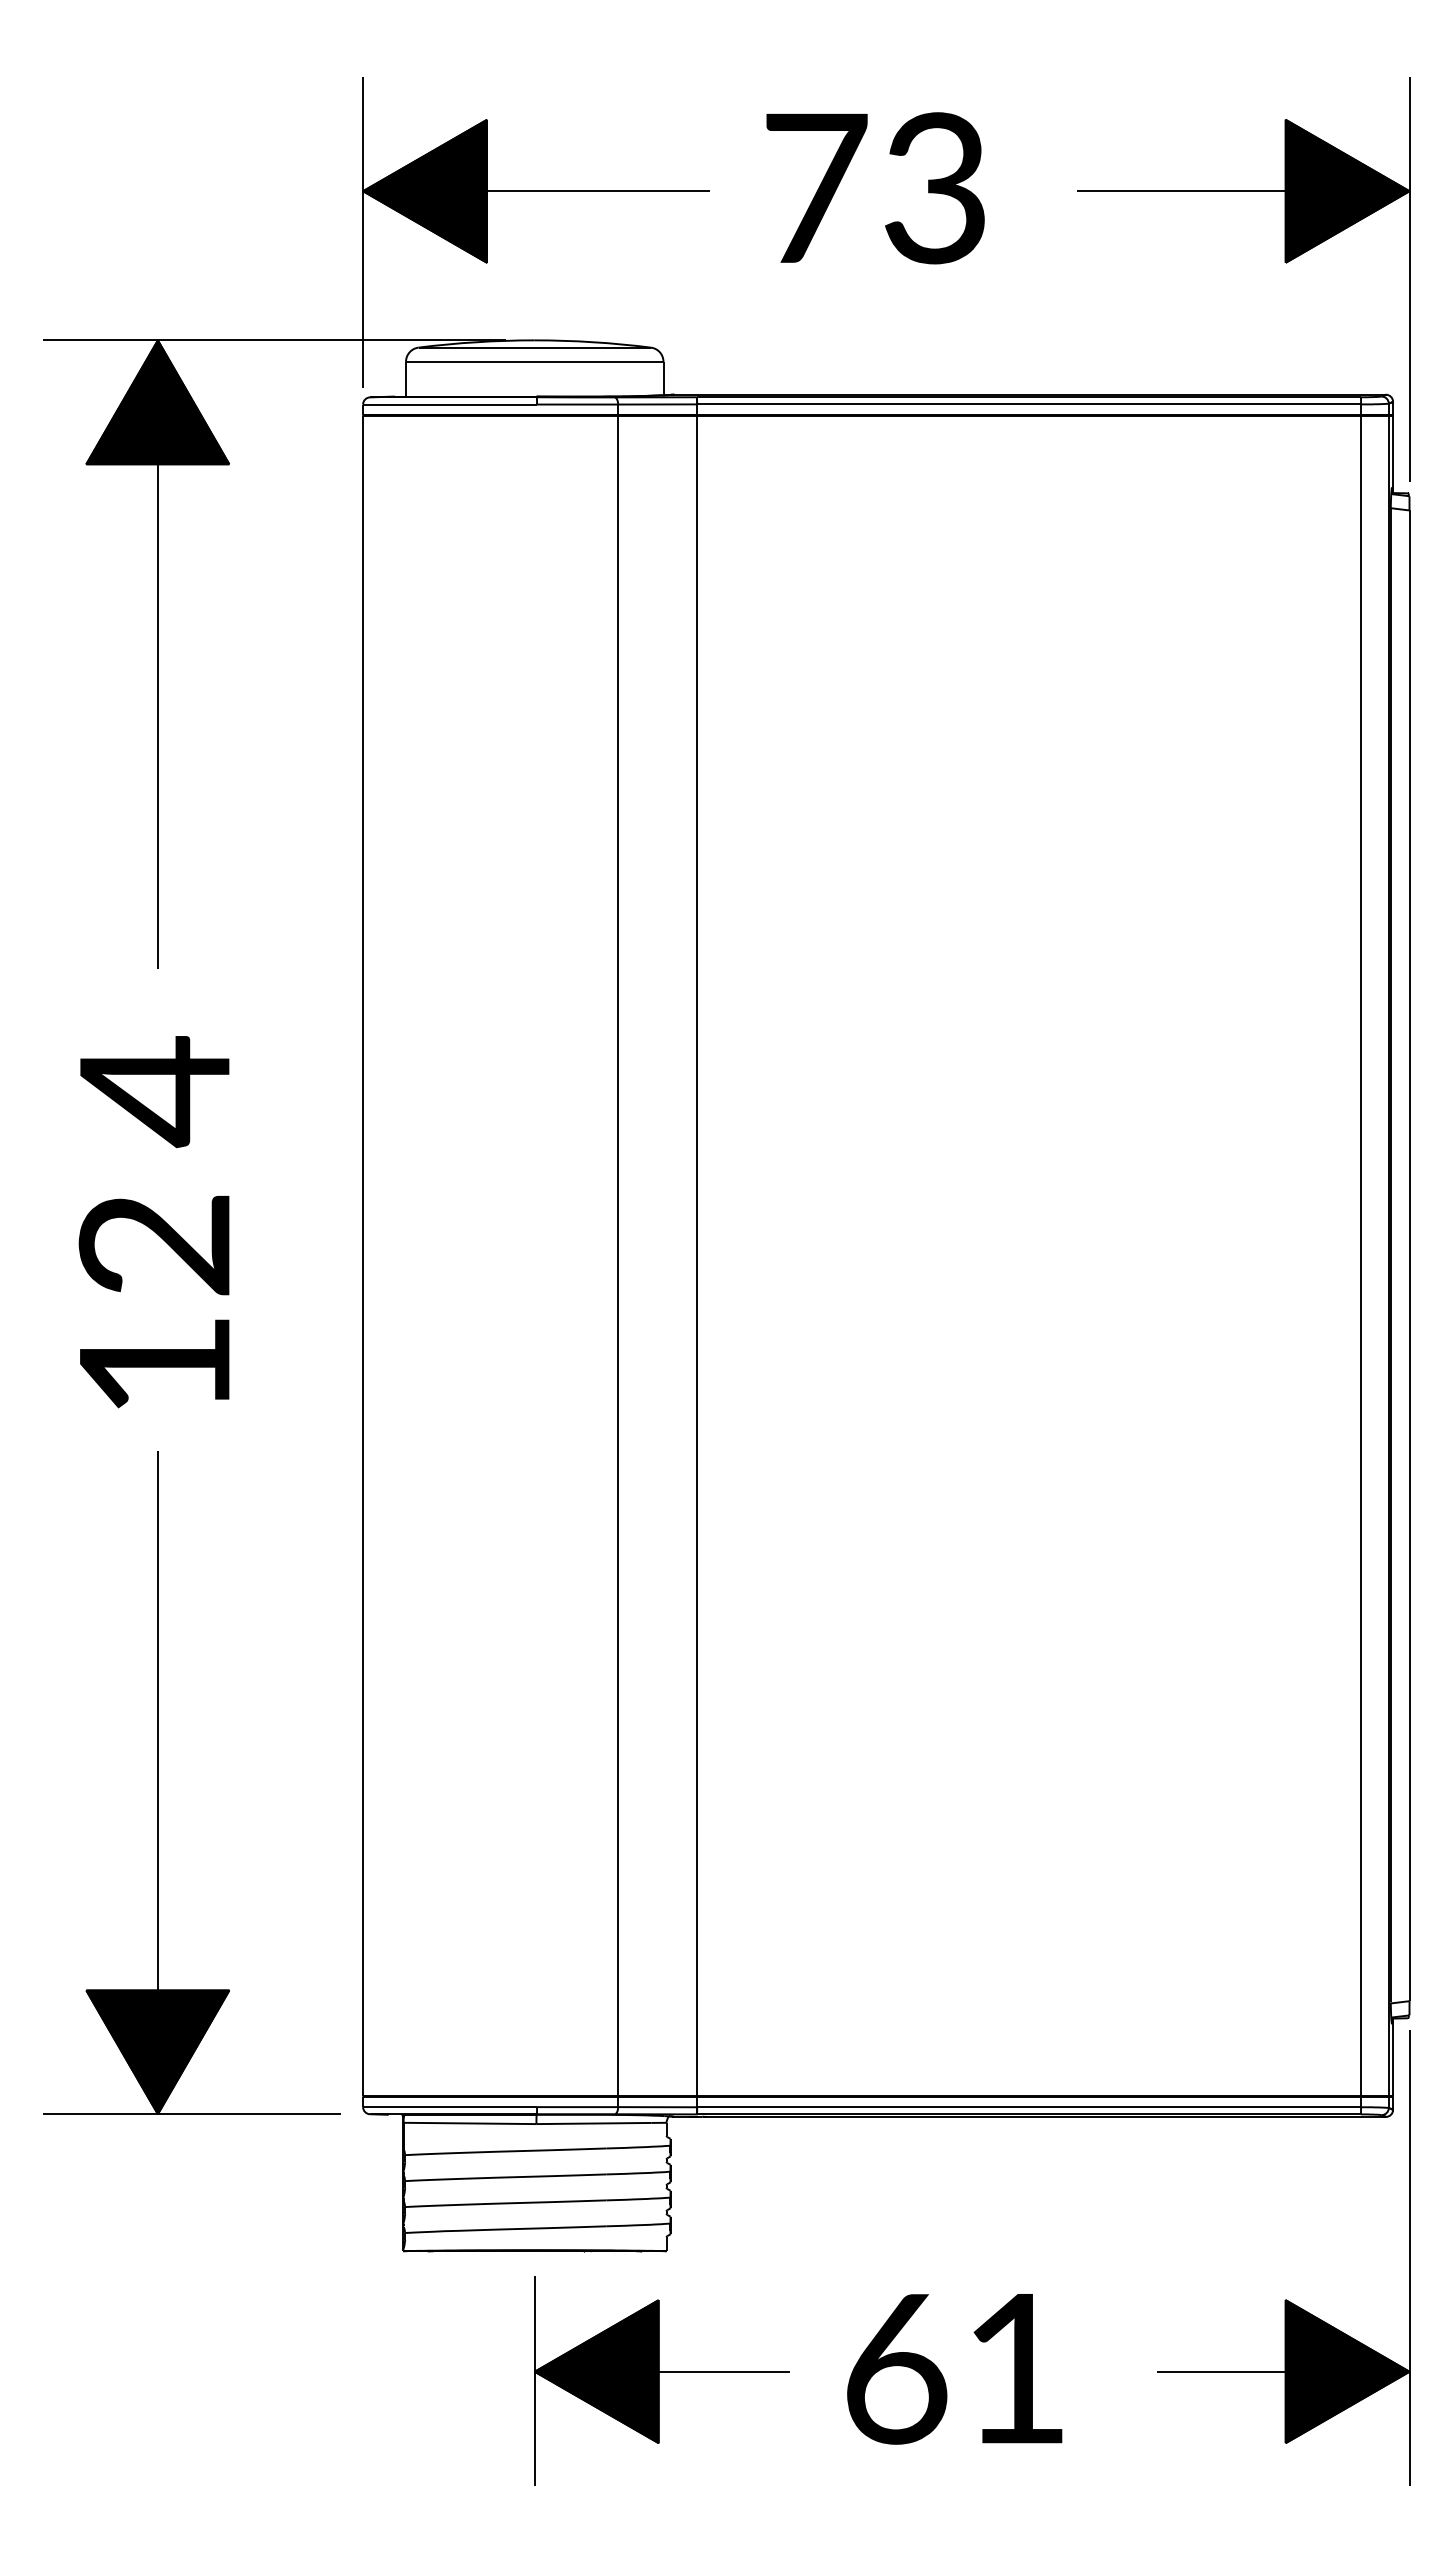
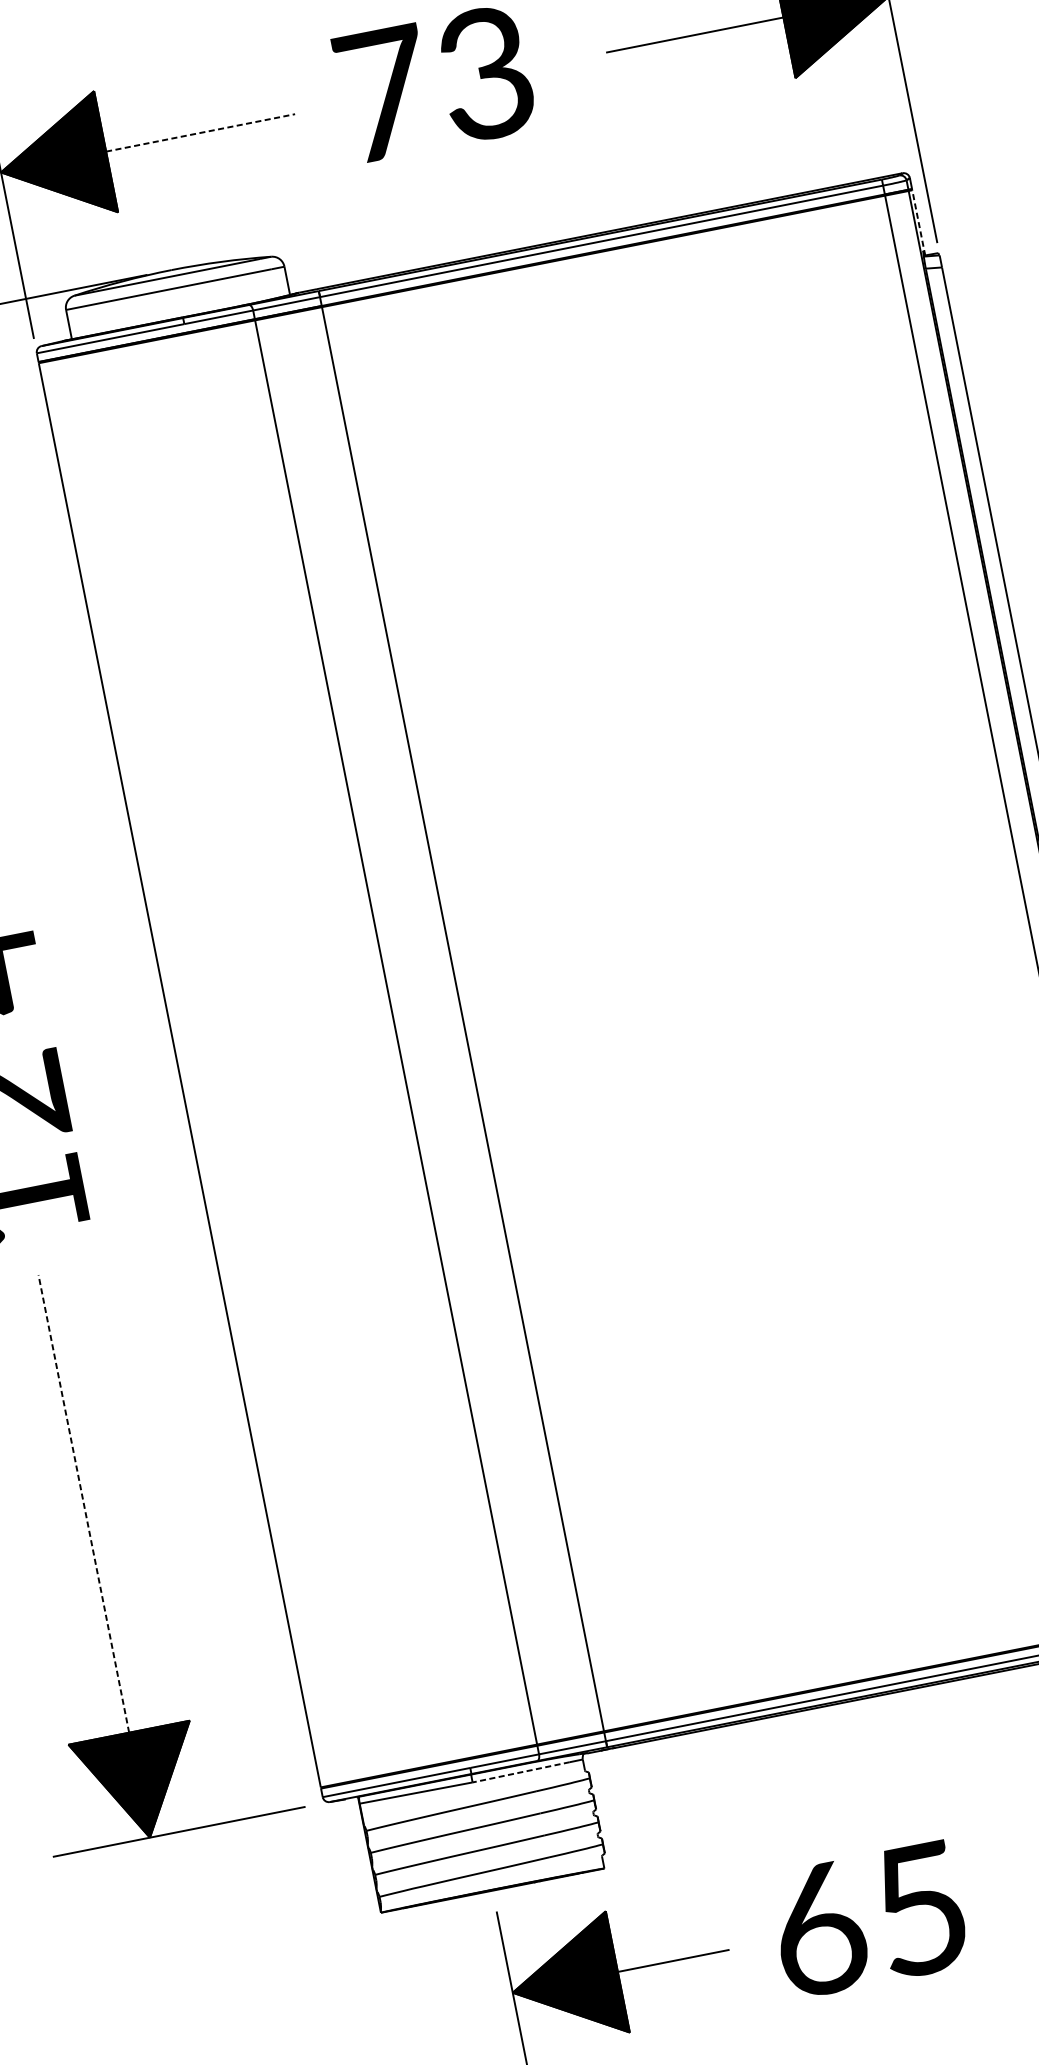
line: (598, 191) -> (200, 133), solid -> dashed
line: (1393, 455) -> (919, 223), solid -> dashed
line: (157, 1720) -> (83, 1503), solid -> dashed
line: (593, 2123) -> (520, 1772), solid -> dashed
text: (1015, 2369) -> (920, 1910), 61 -> 65

